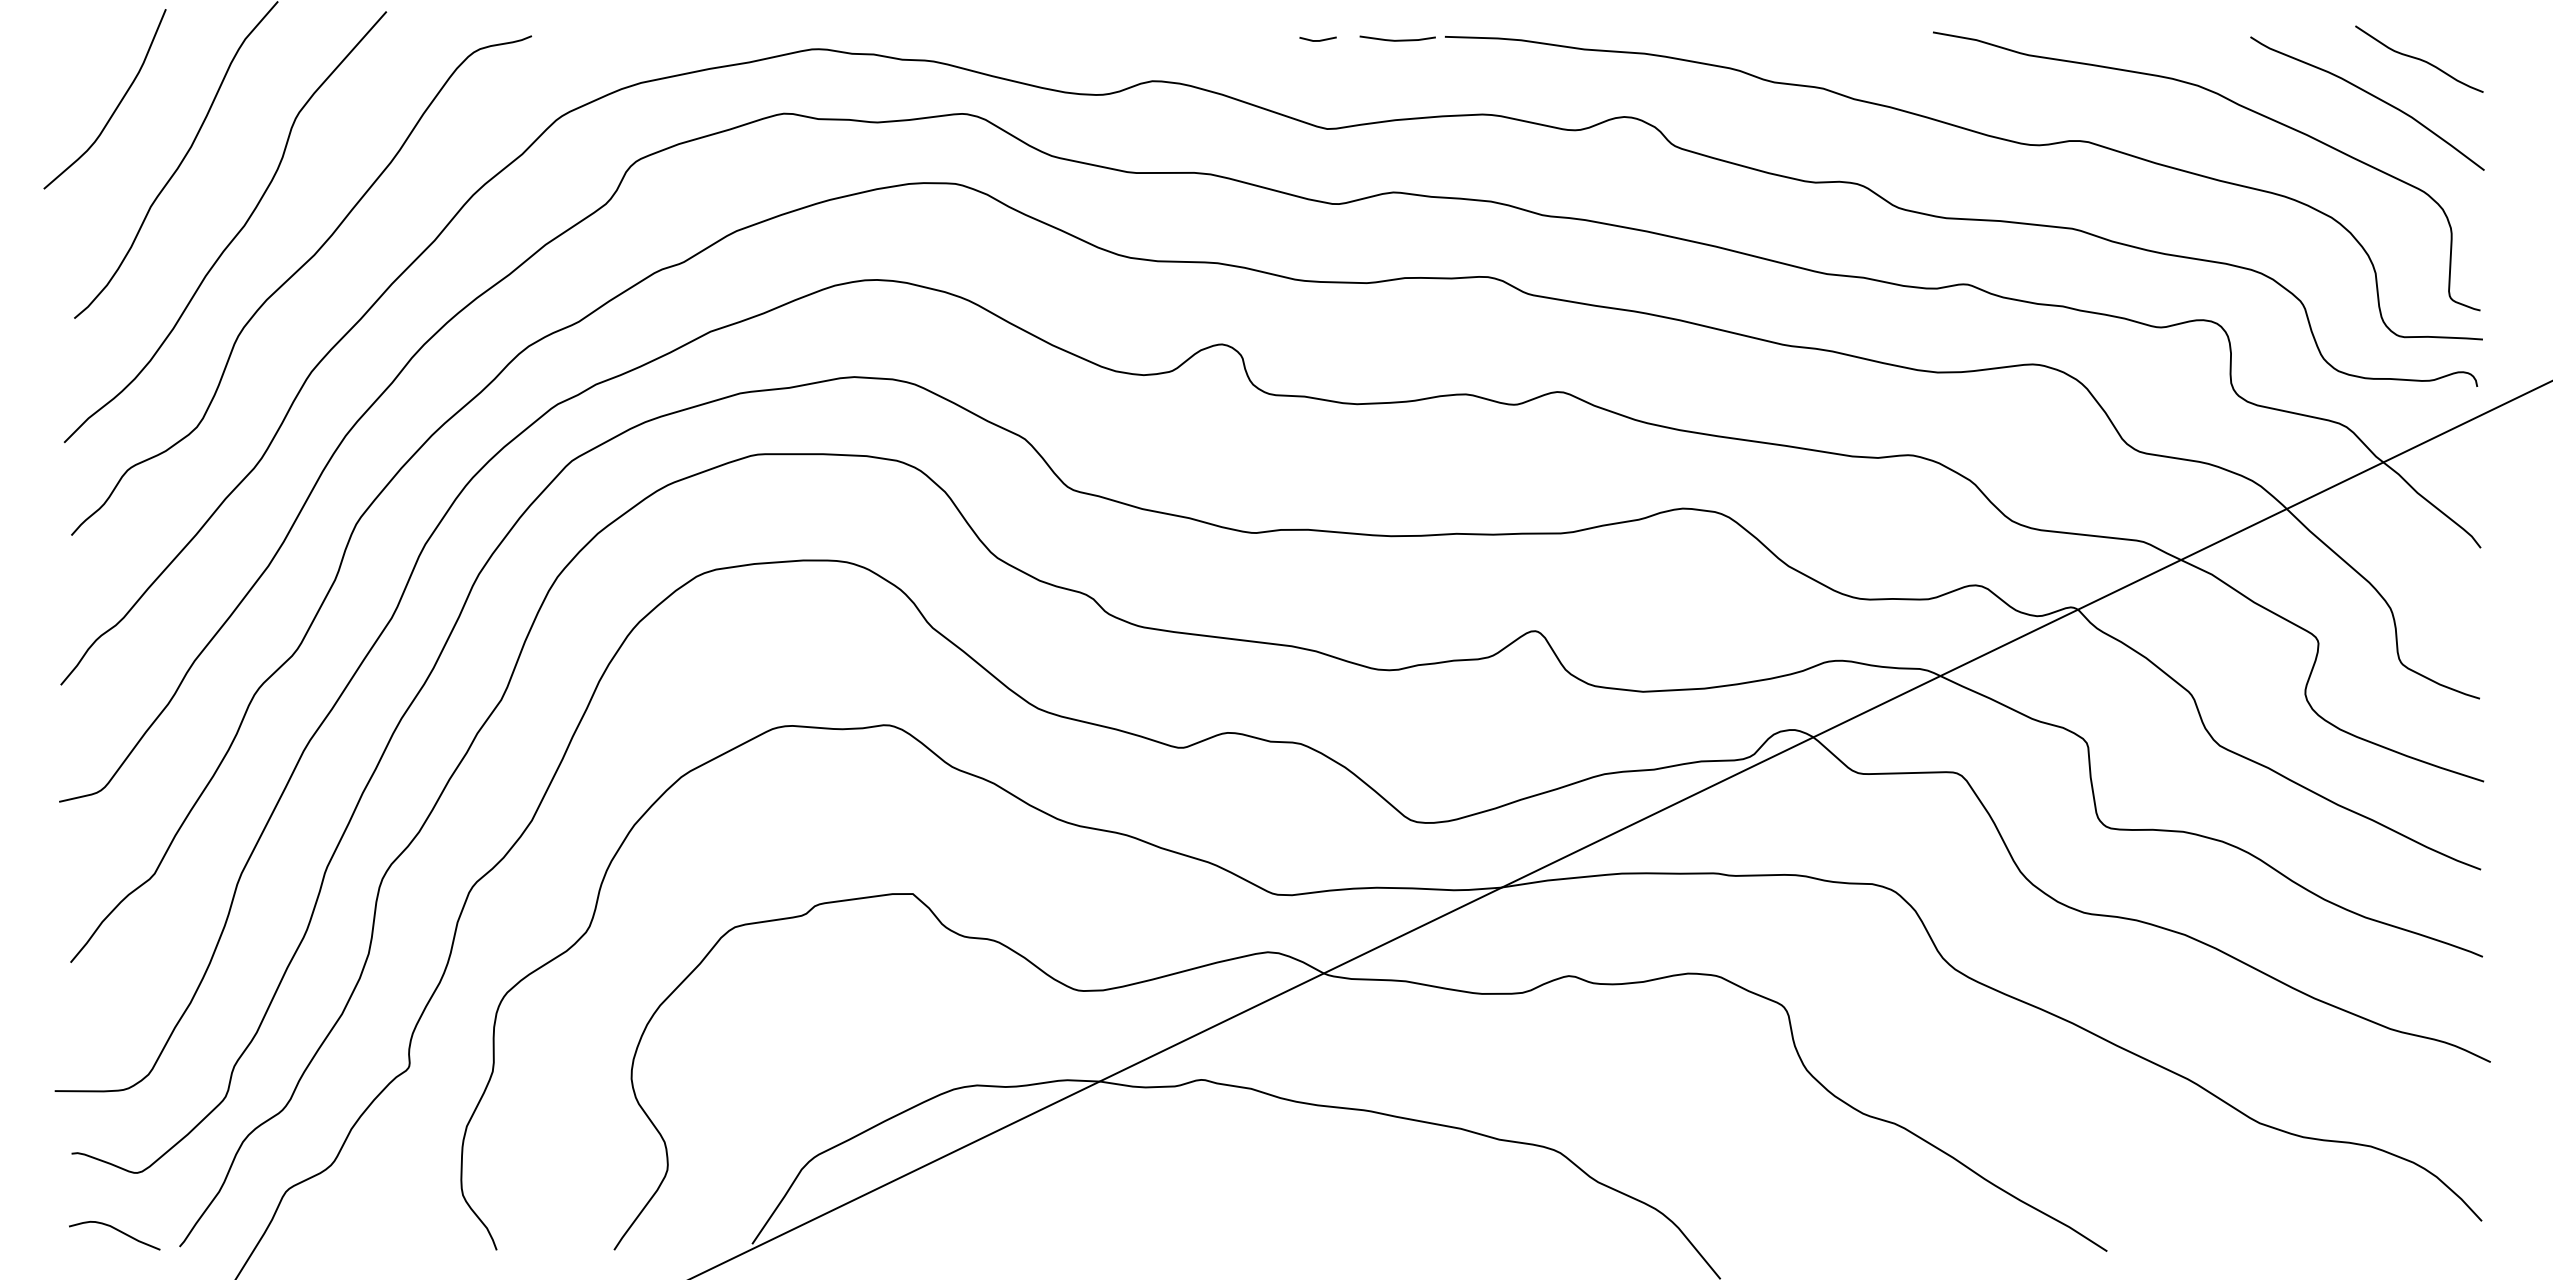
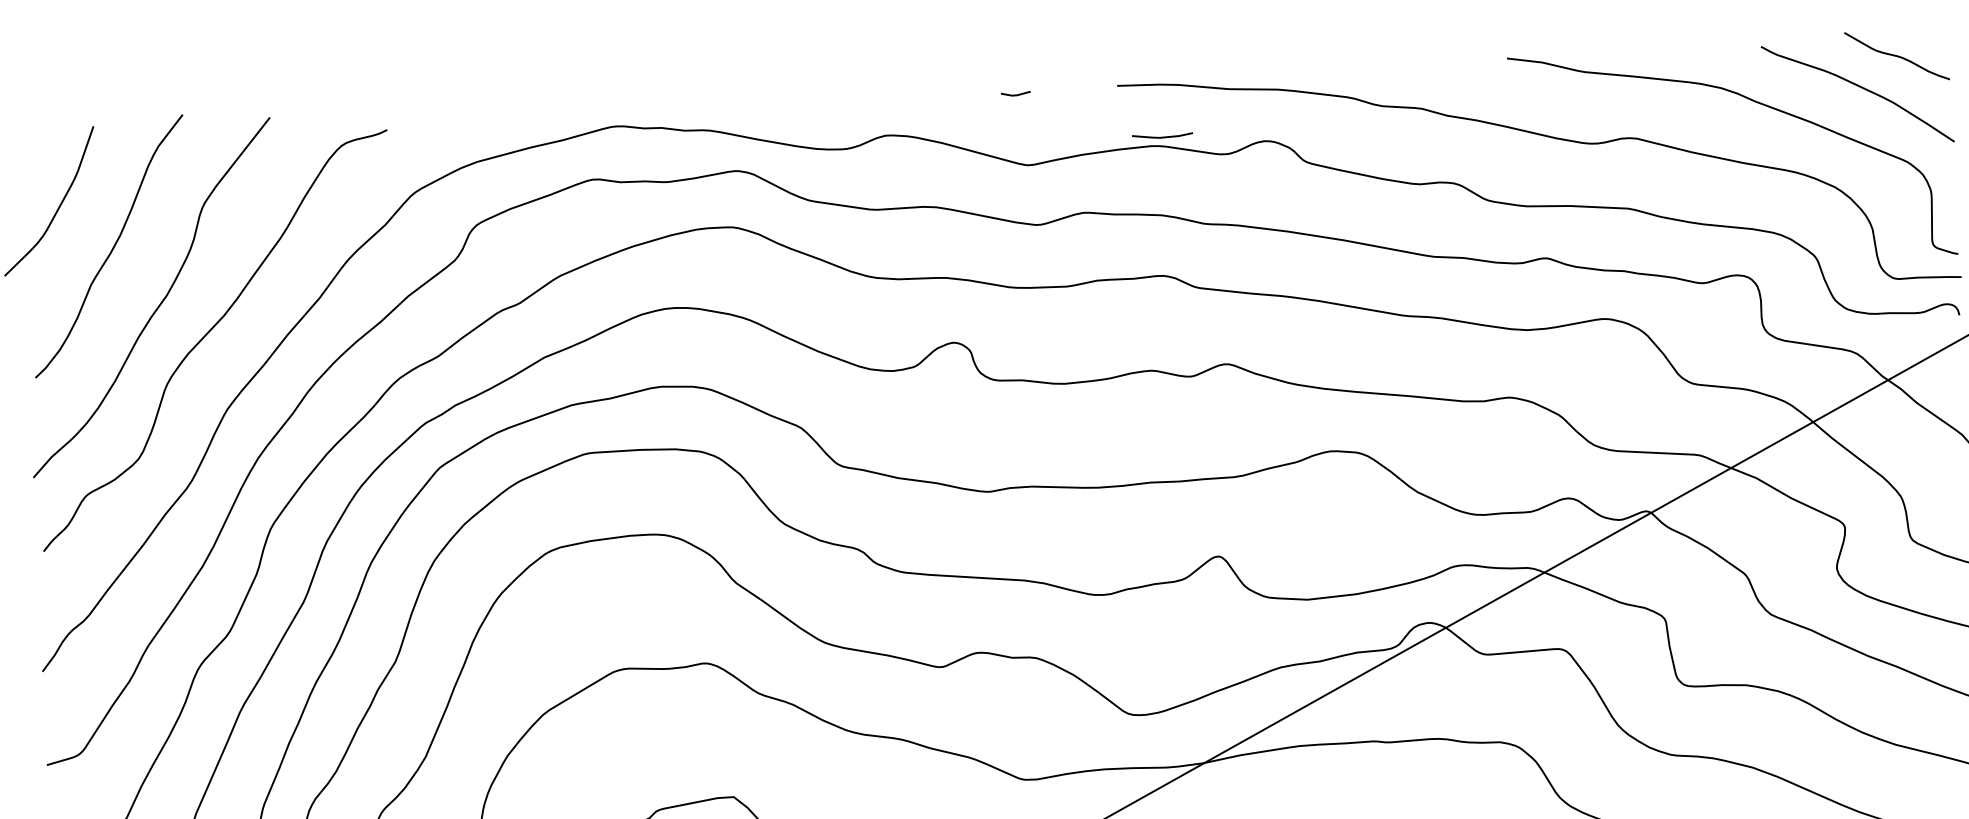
line: (1397, 39) -> (1162, 136), moved

